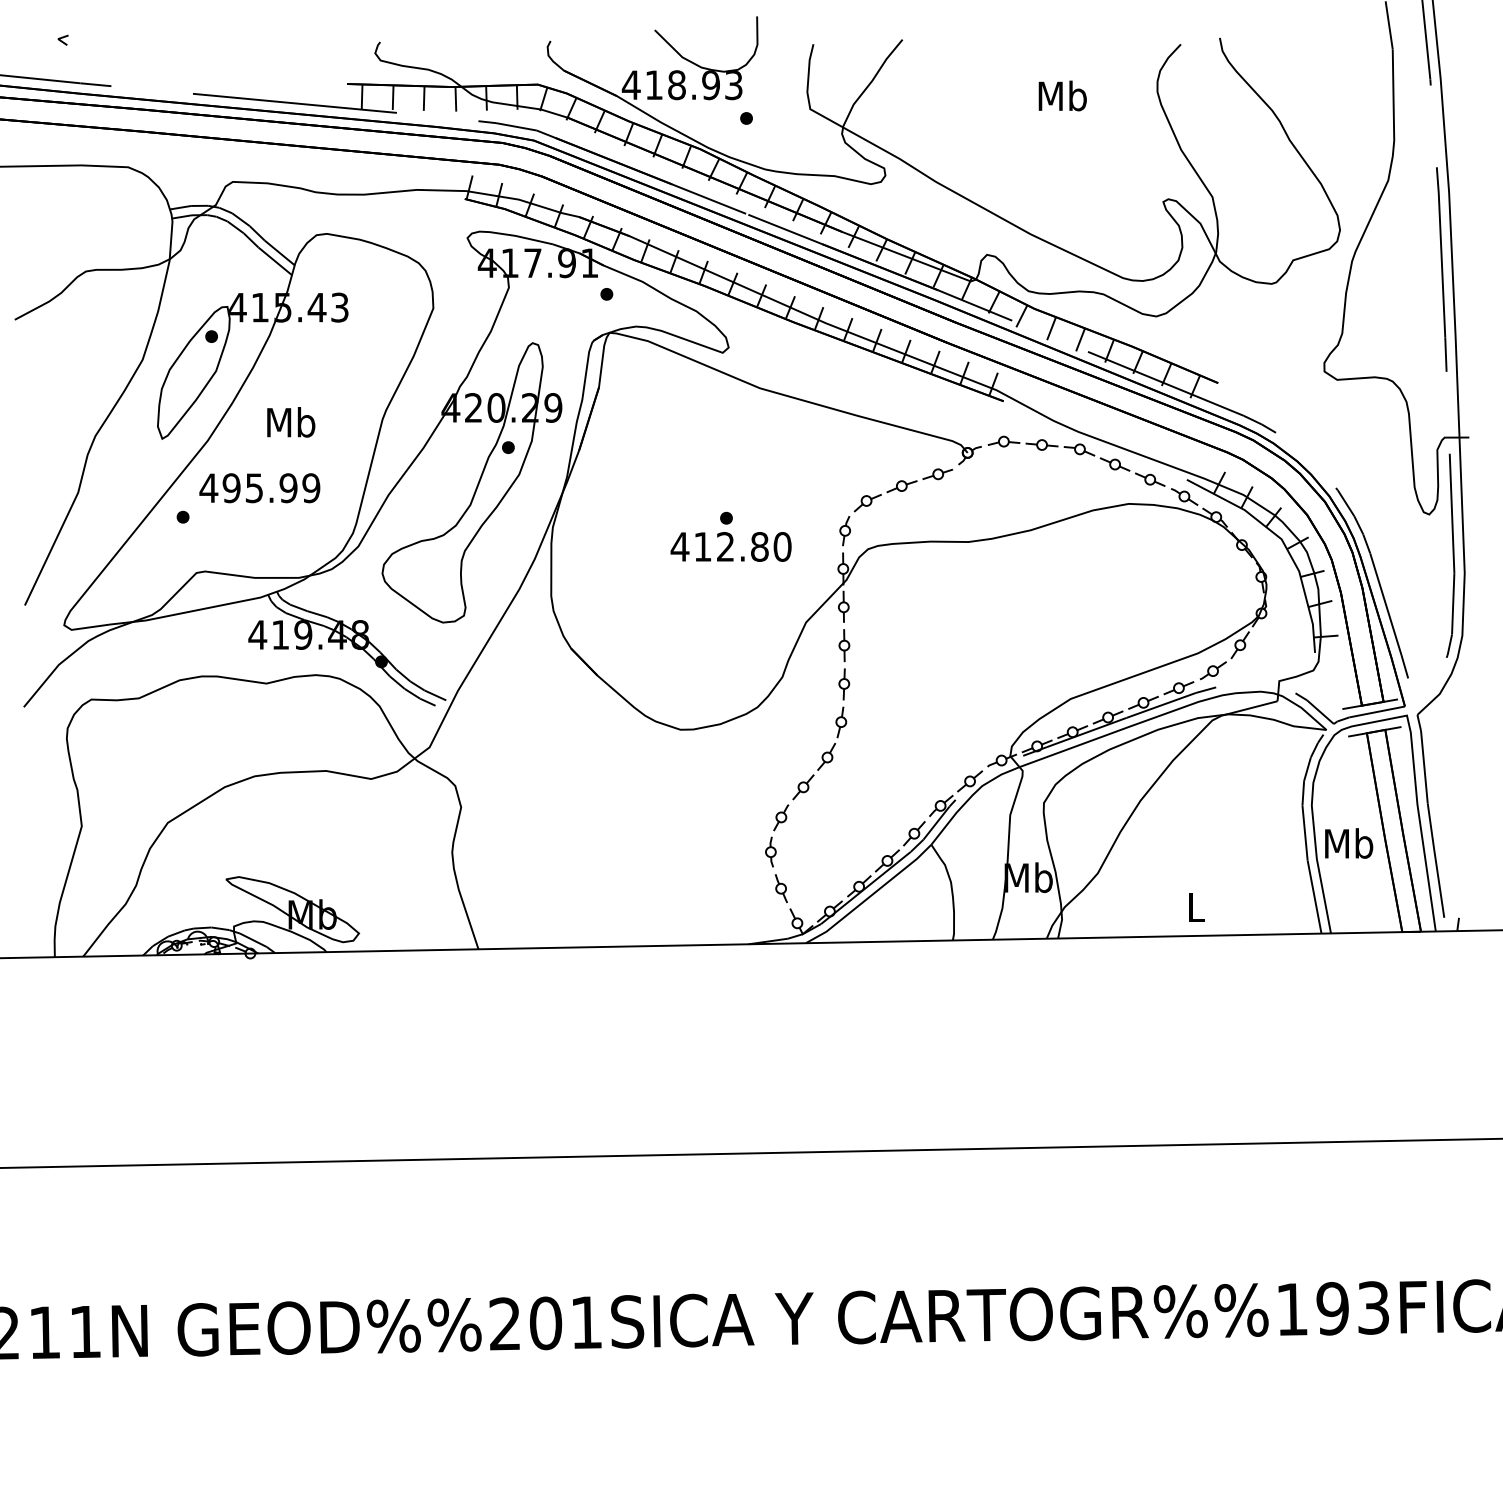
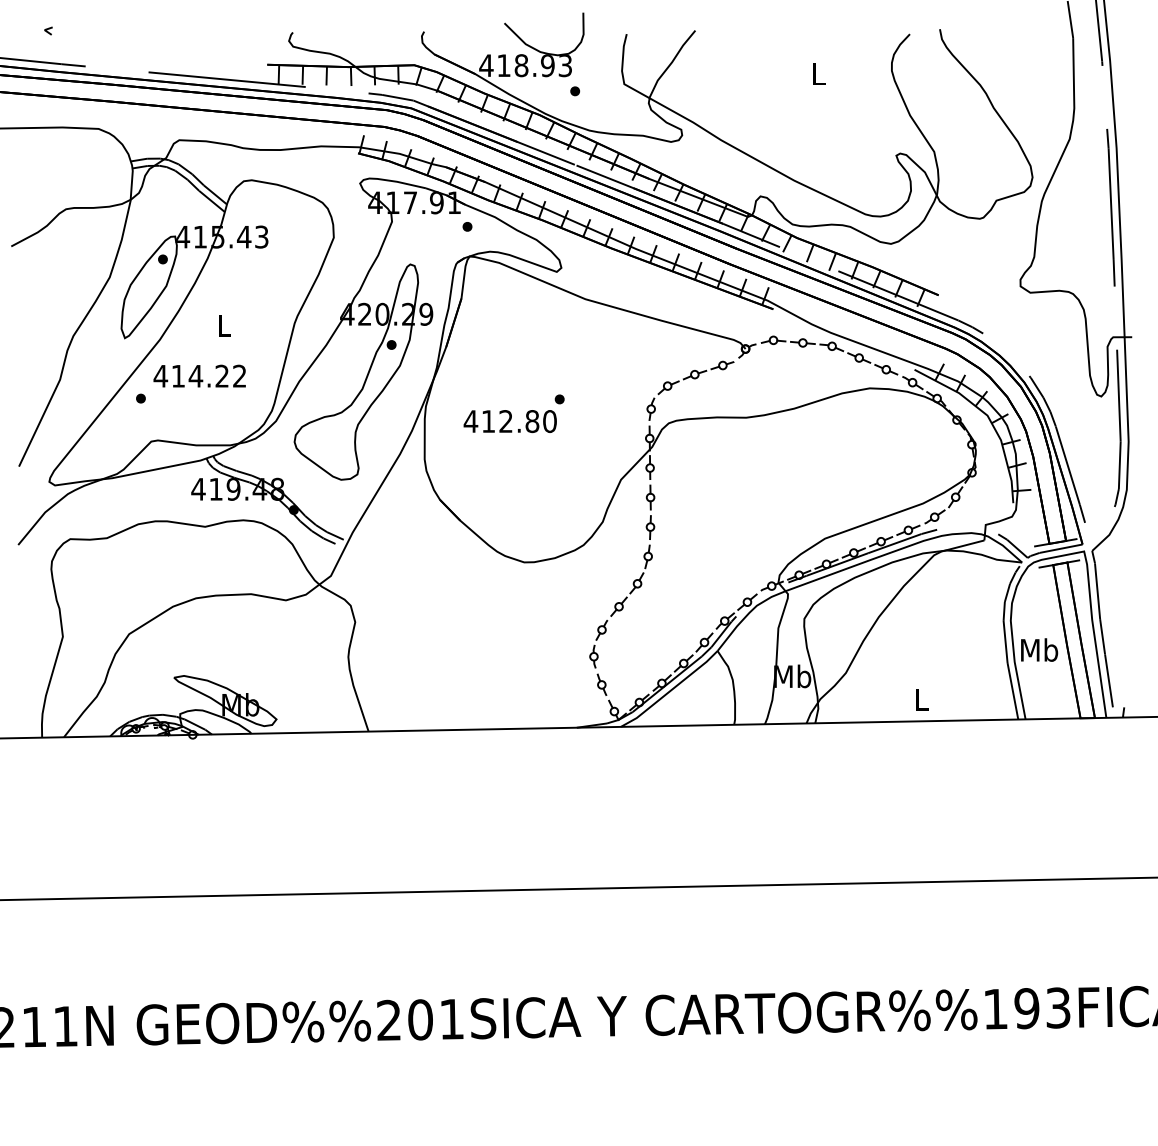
text: (1062, 95) -> (818, 73), Mb -> L
text: (290, 422) -> (223, 325), Mb -> L
text: (270, 487) -> (208, 375), 495.99 -> 414.22
text: (730, 546) -> (509, 421), moved

